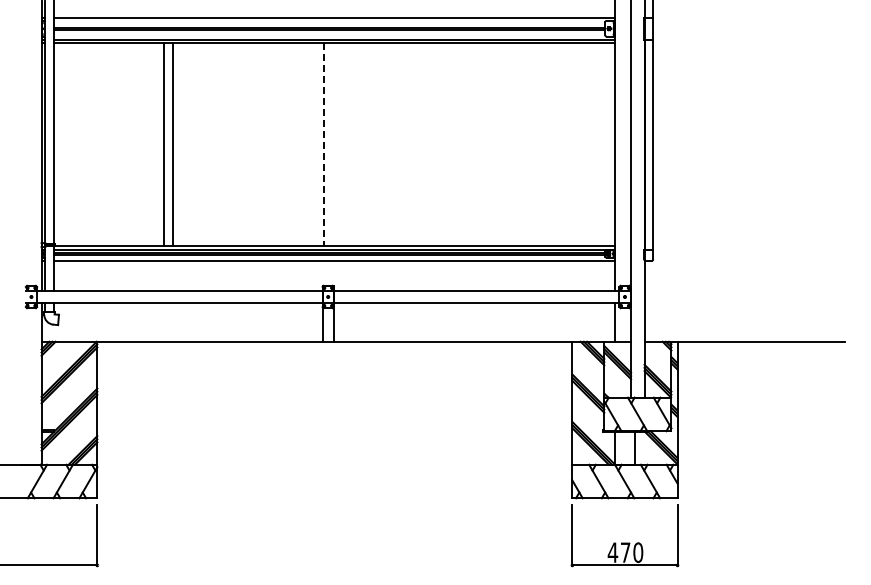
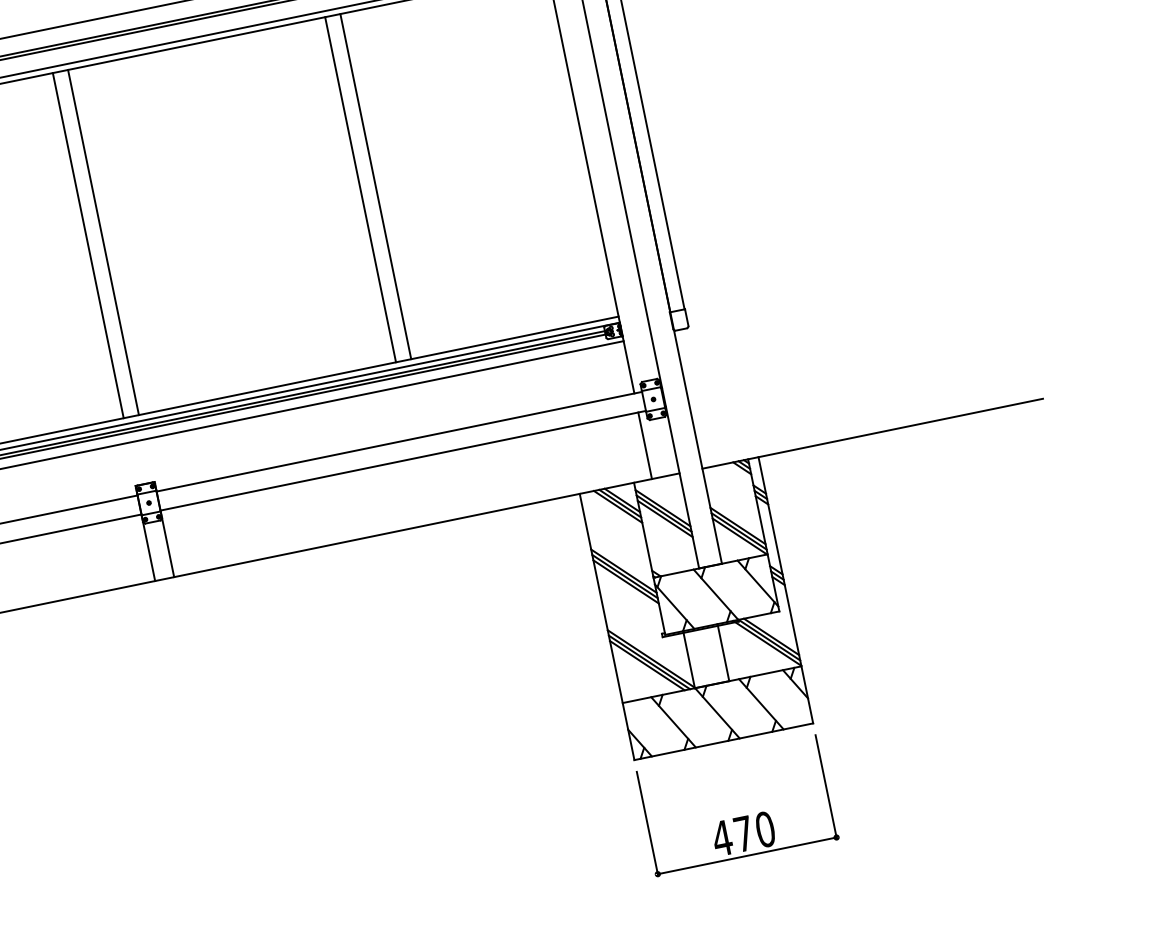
line: (323, 144) -> (87, 245), dashed -> solid
line: (332, 144) -> (103, 242), added
line: (483, 144) -> (359, 189), added
line: (492, 144) -> (375, 186), added

